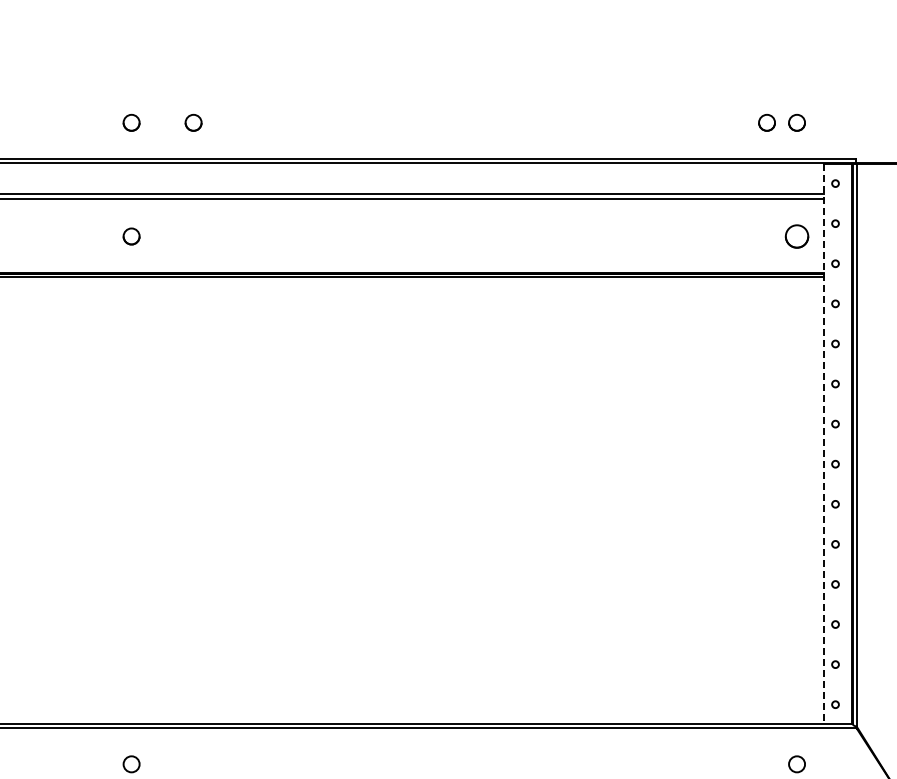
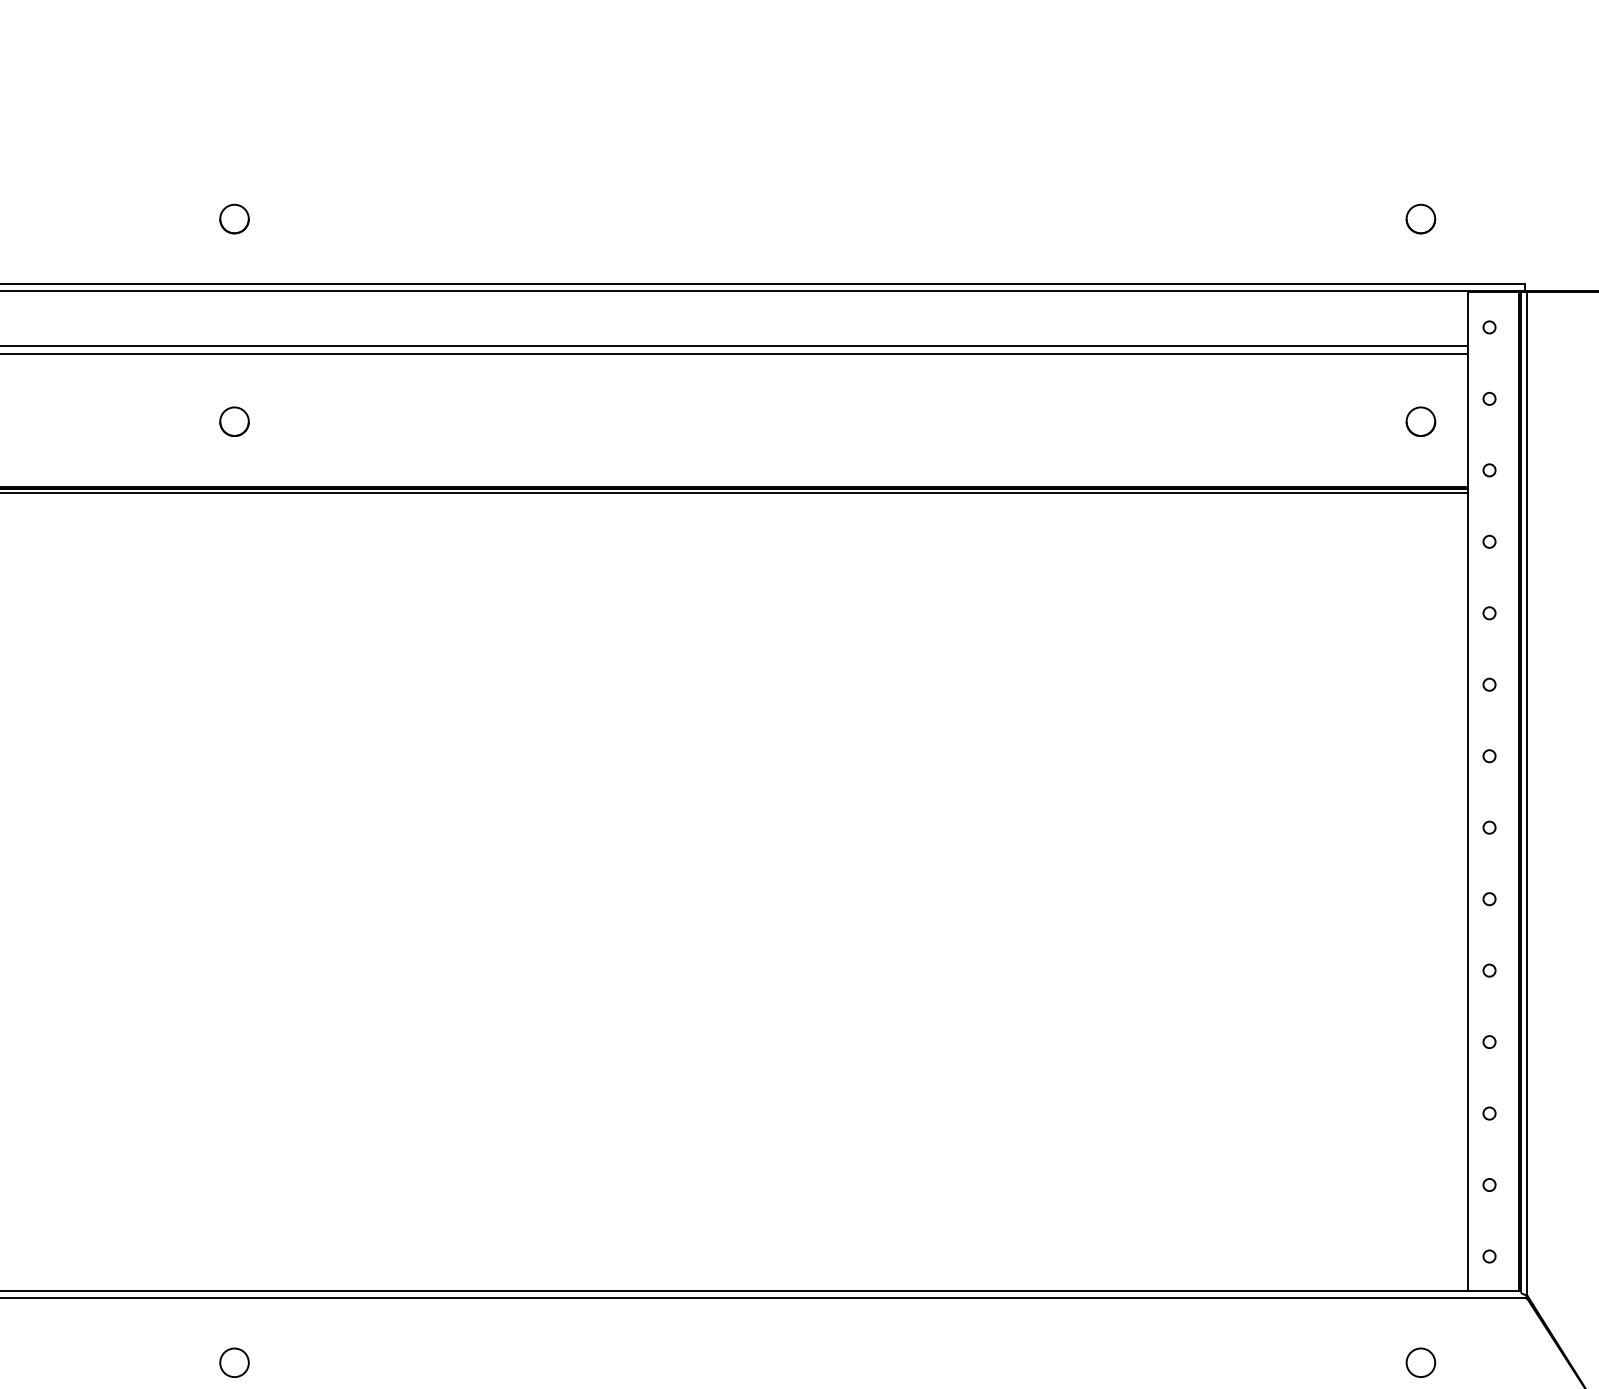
circle: (193, 122) -> (344, 218), removed
circle: (766, 122) -> (1366, 218), removed
circle: (796, 236) -> (1419, 421), size x0.71
line: (823, 444) -> (1468, 792), dashed -> solid

